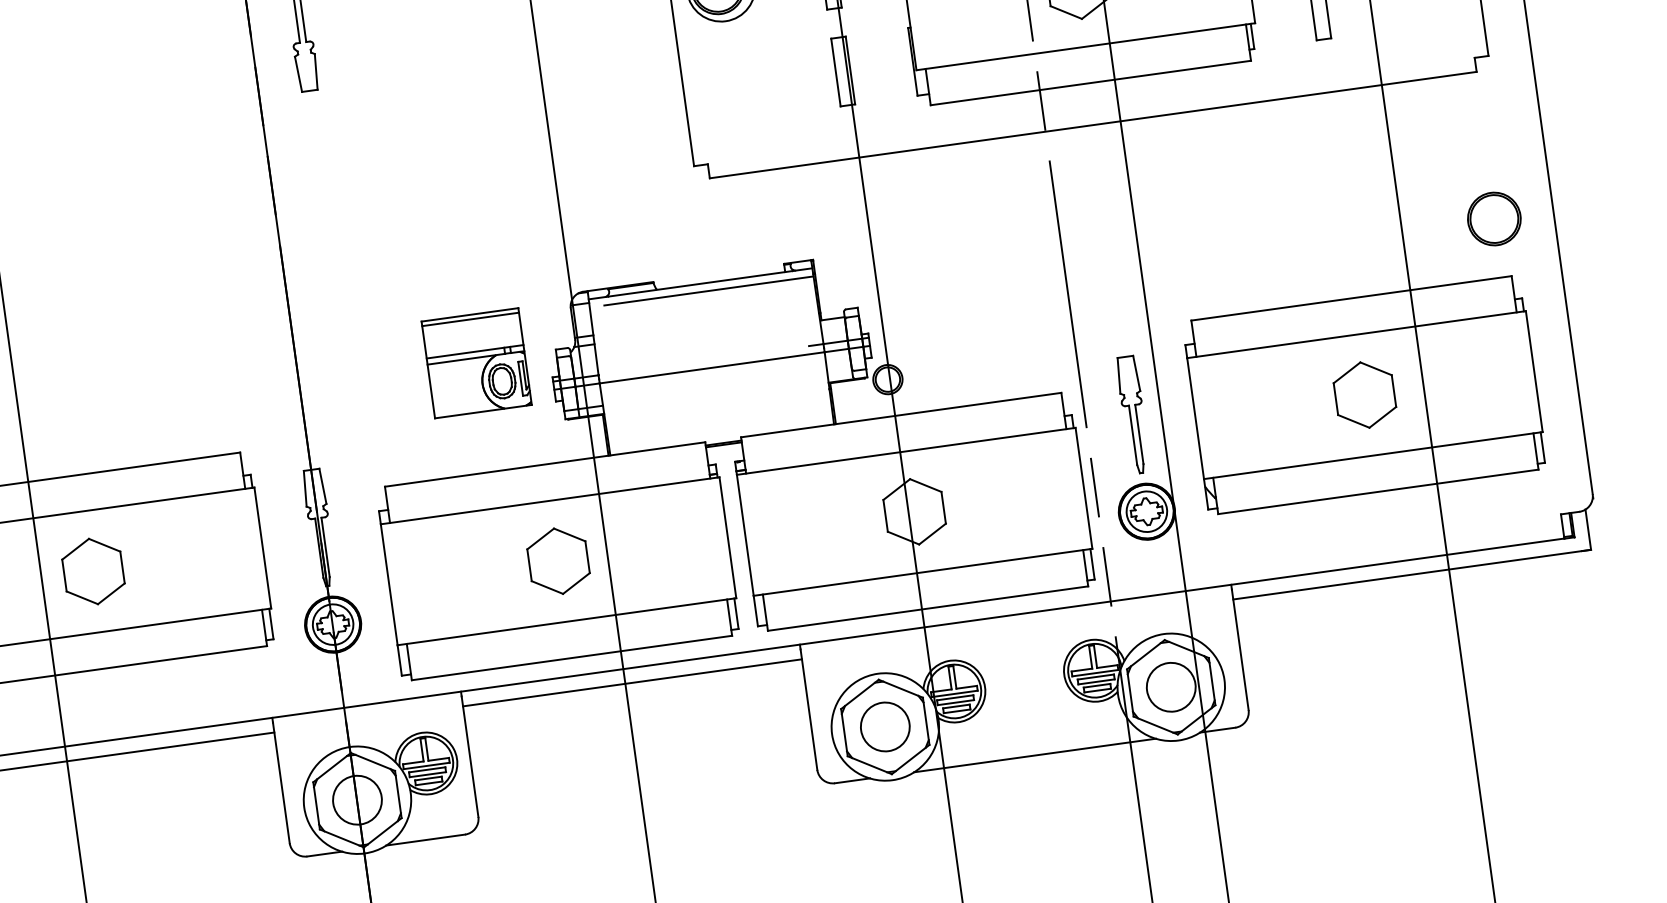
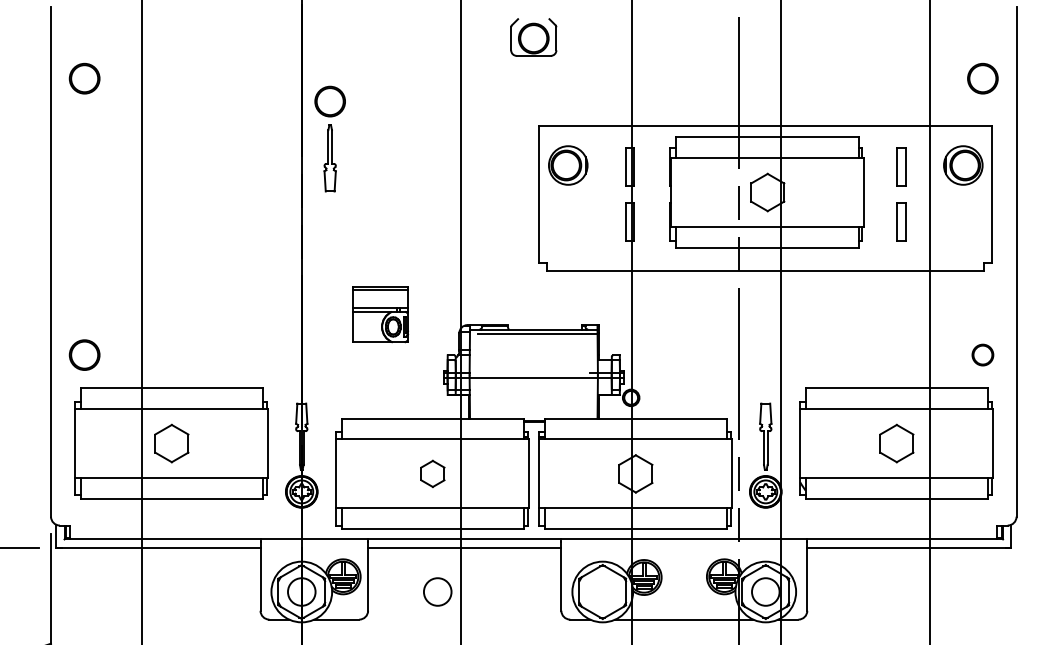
circle: (1493, 218) -> (982, 354), size x0.7
part: (476, 362) -> (380, 314), moved
part: (557, 560) -> (432, 473), size x0.7
circle: (884, 726) -> (437, 591), moved

